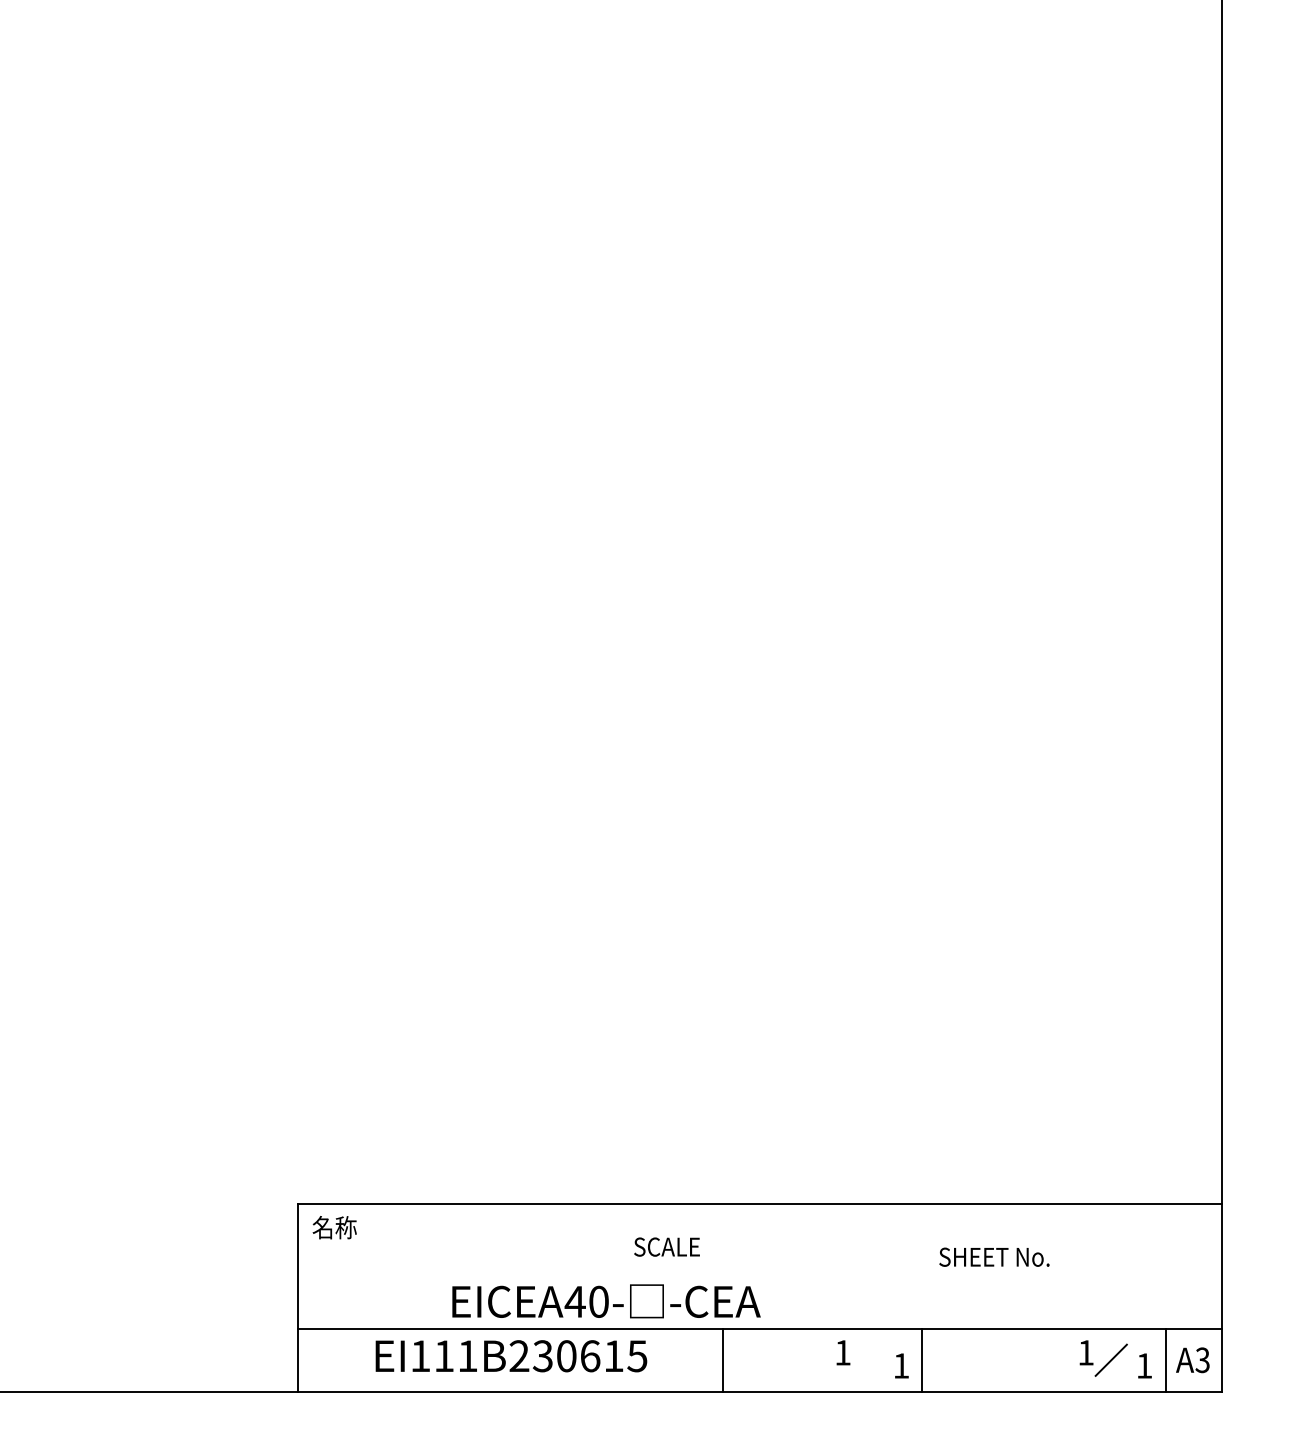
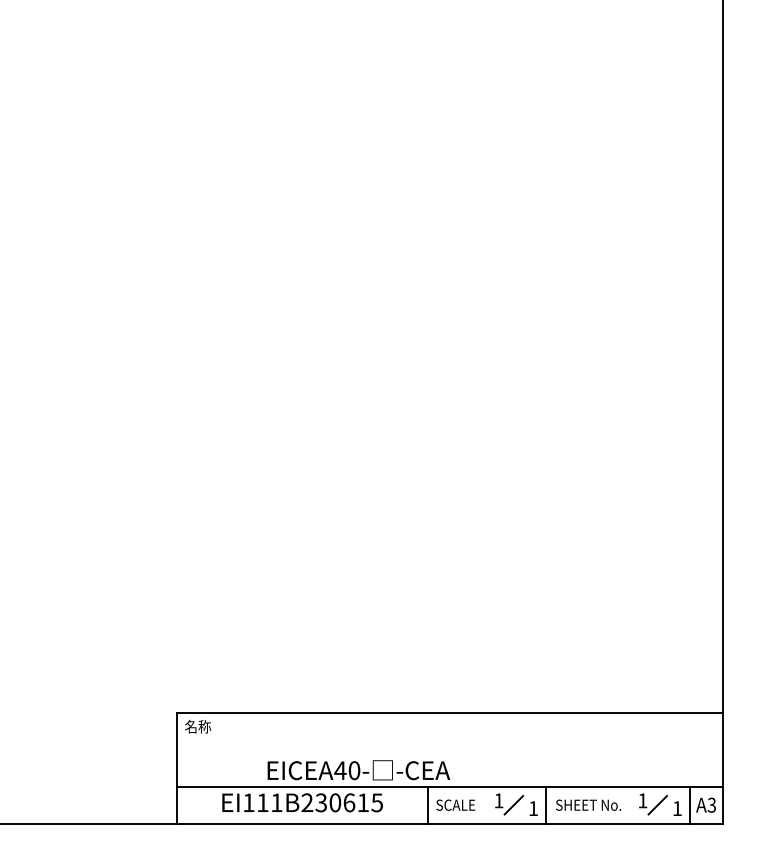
text: (666, 1245) -> (455, 804), moved
text: (994, 1256) -> (588, 804), moved
line: (867, 1360) -> (513, 805), added

